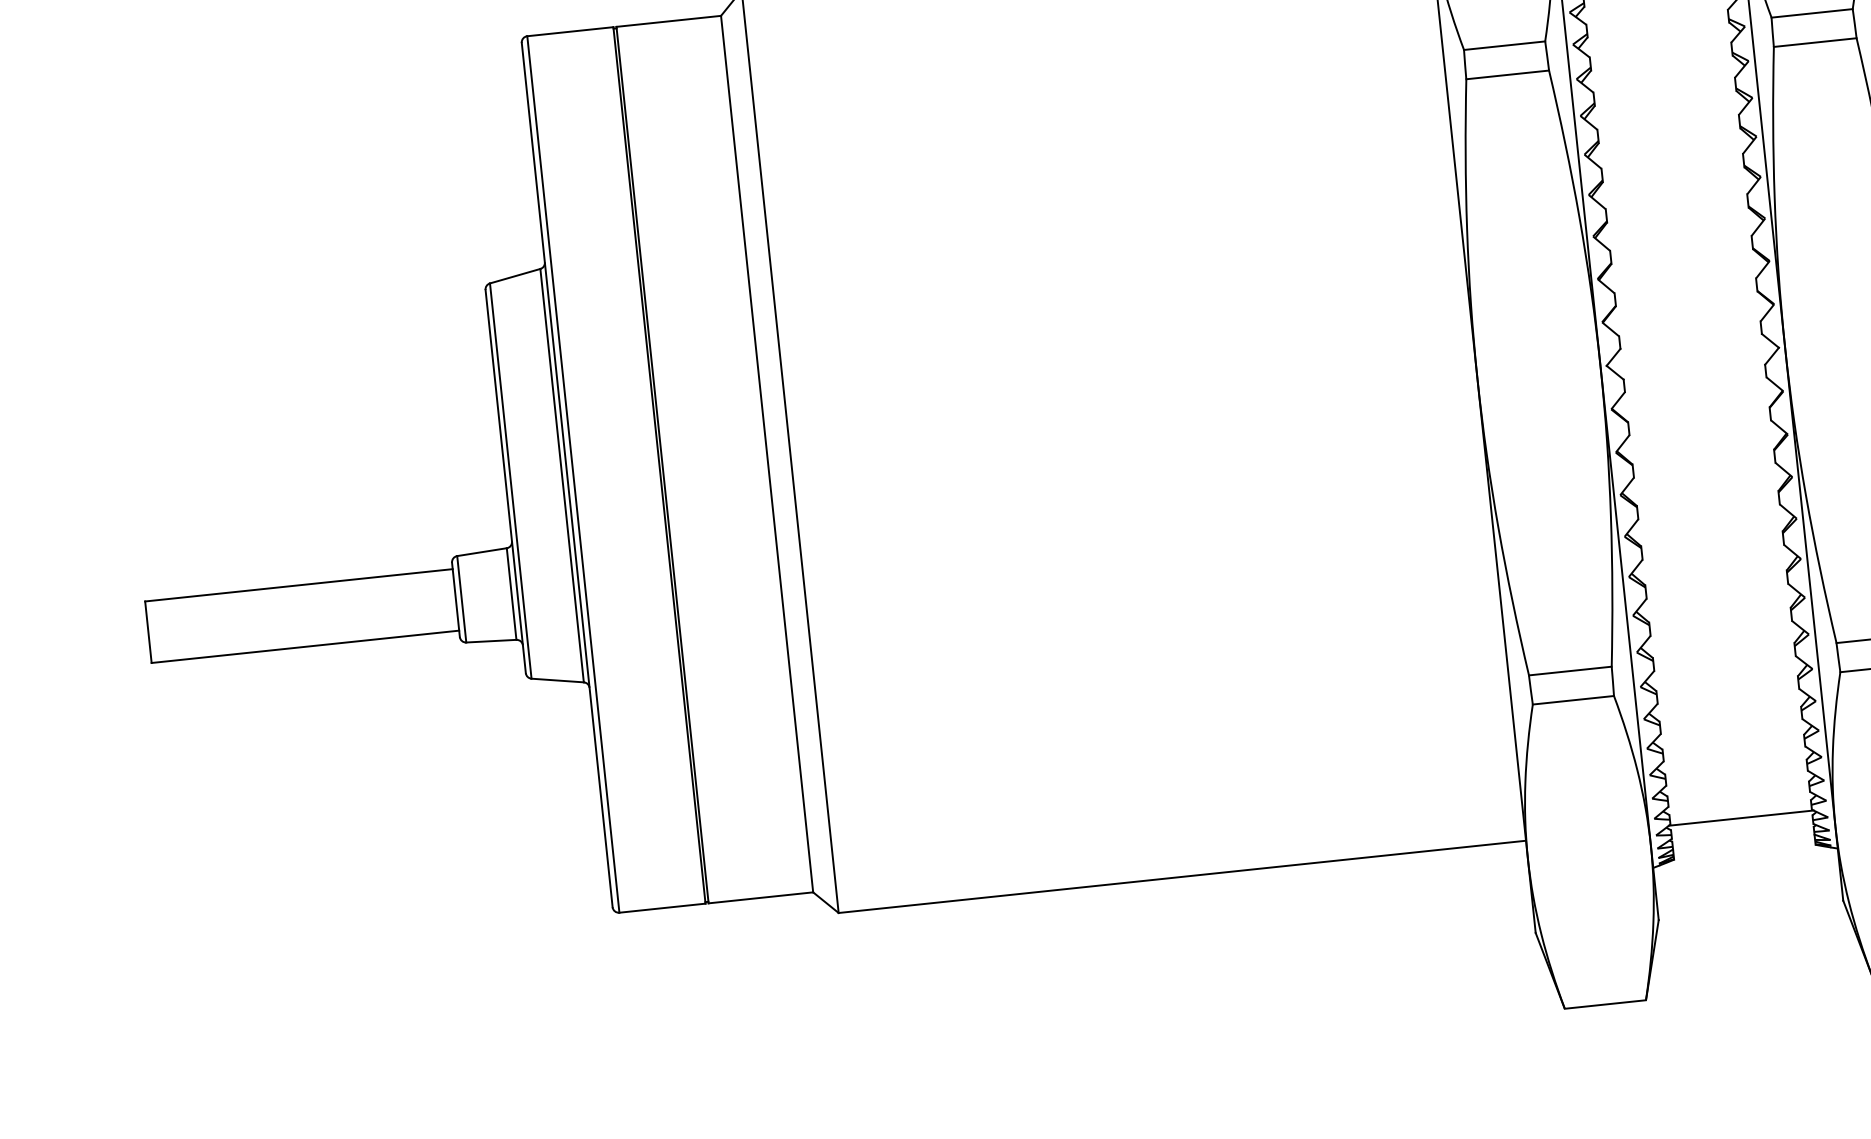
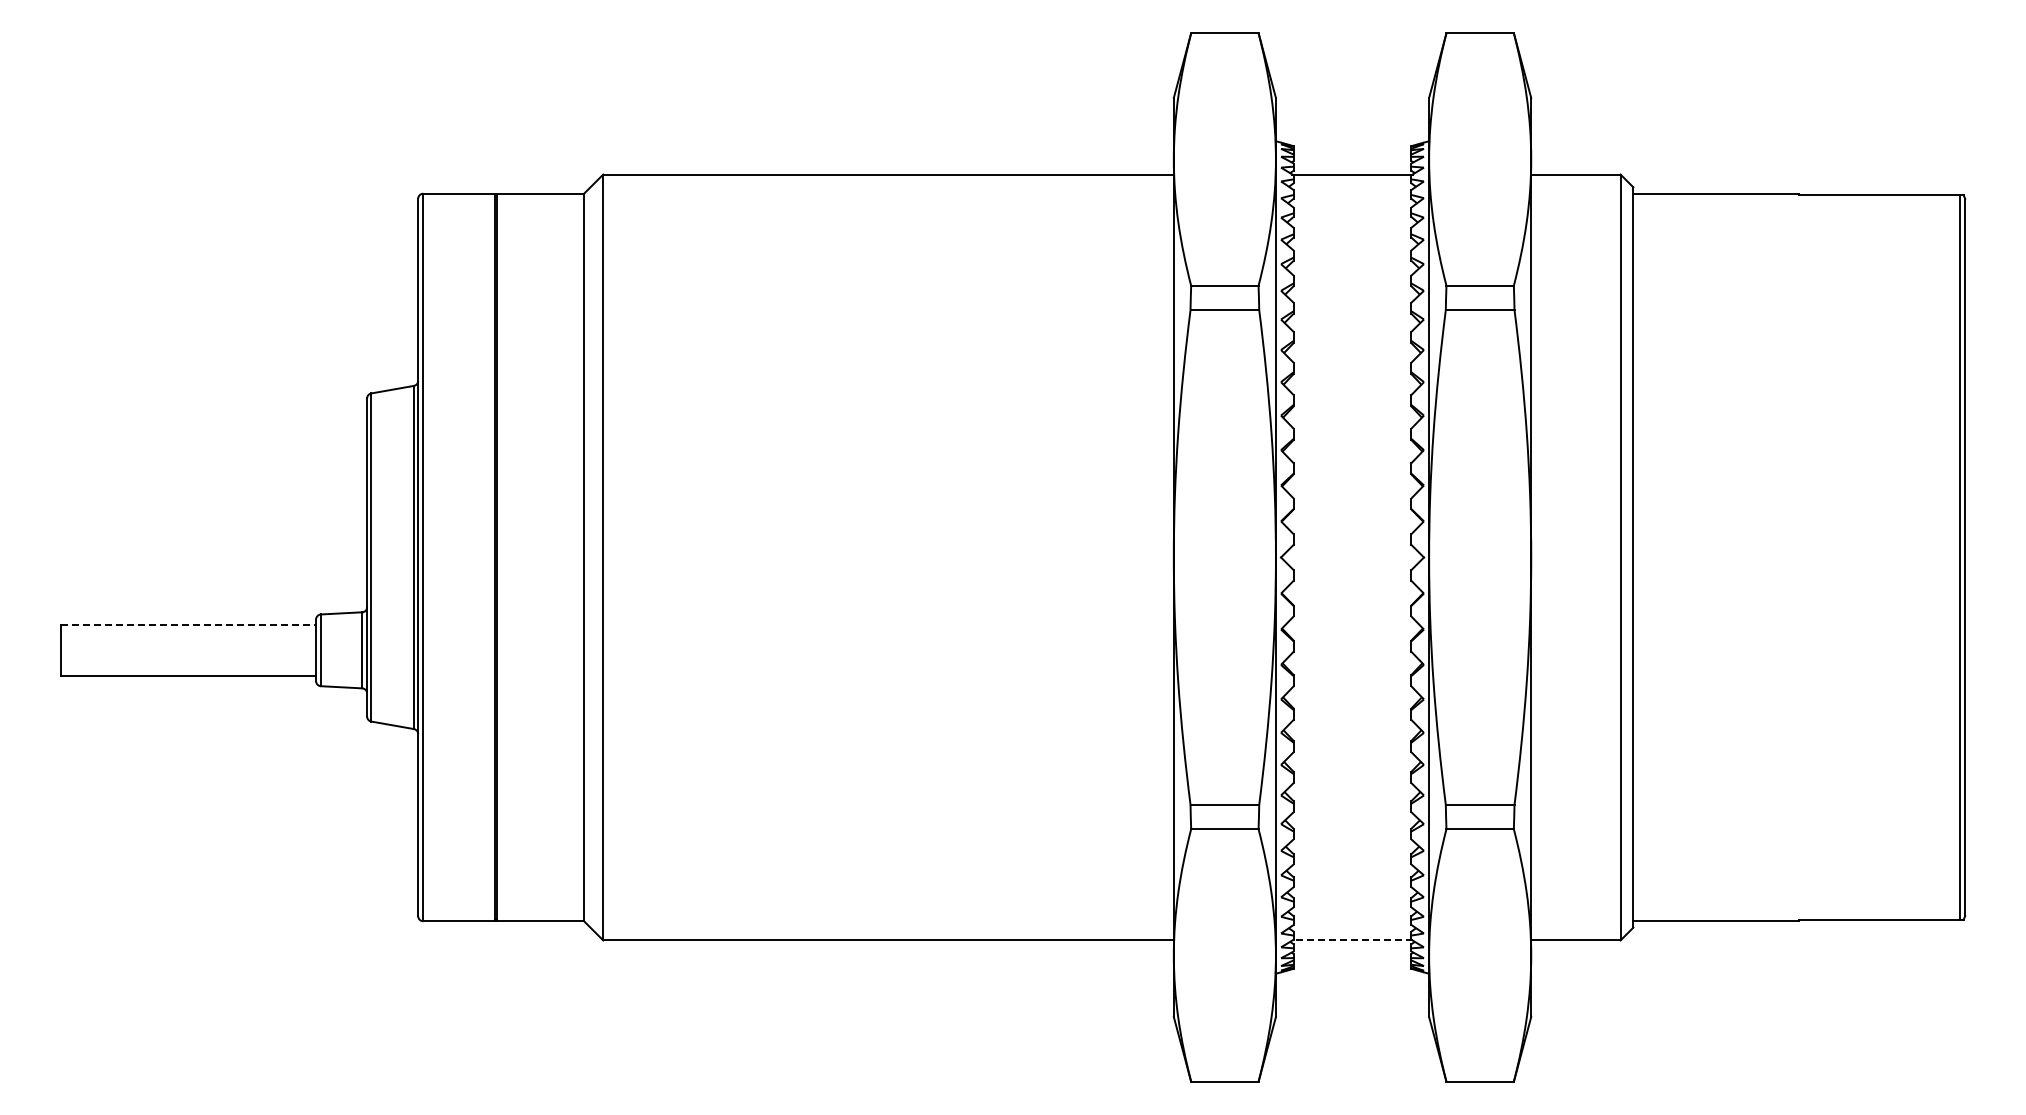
line: (299, 584) -> (188, 624), solid -> dashed
line: (1741, 818) -> (1352, 940), solid -> dashed

